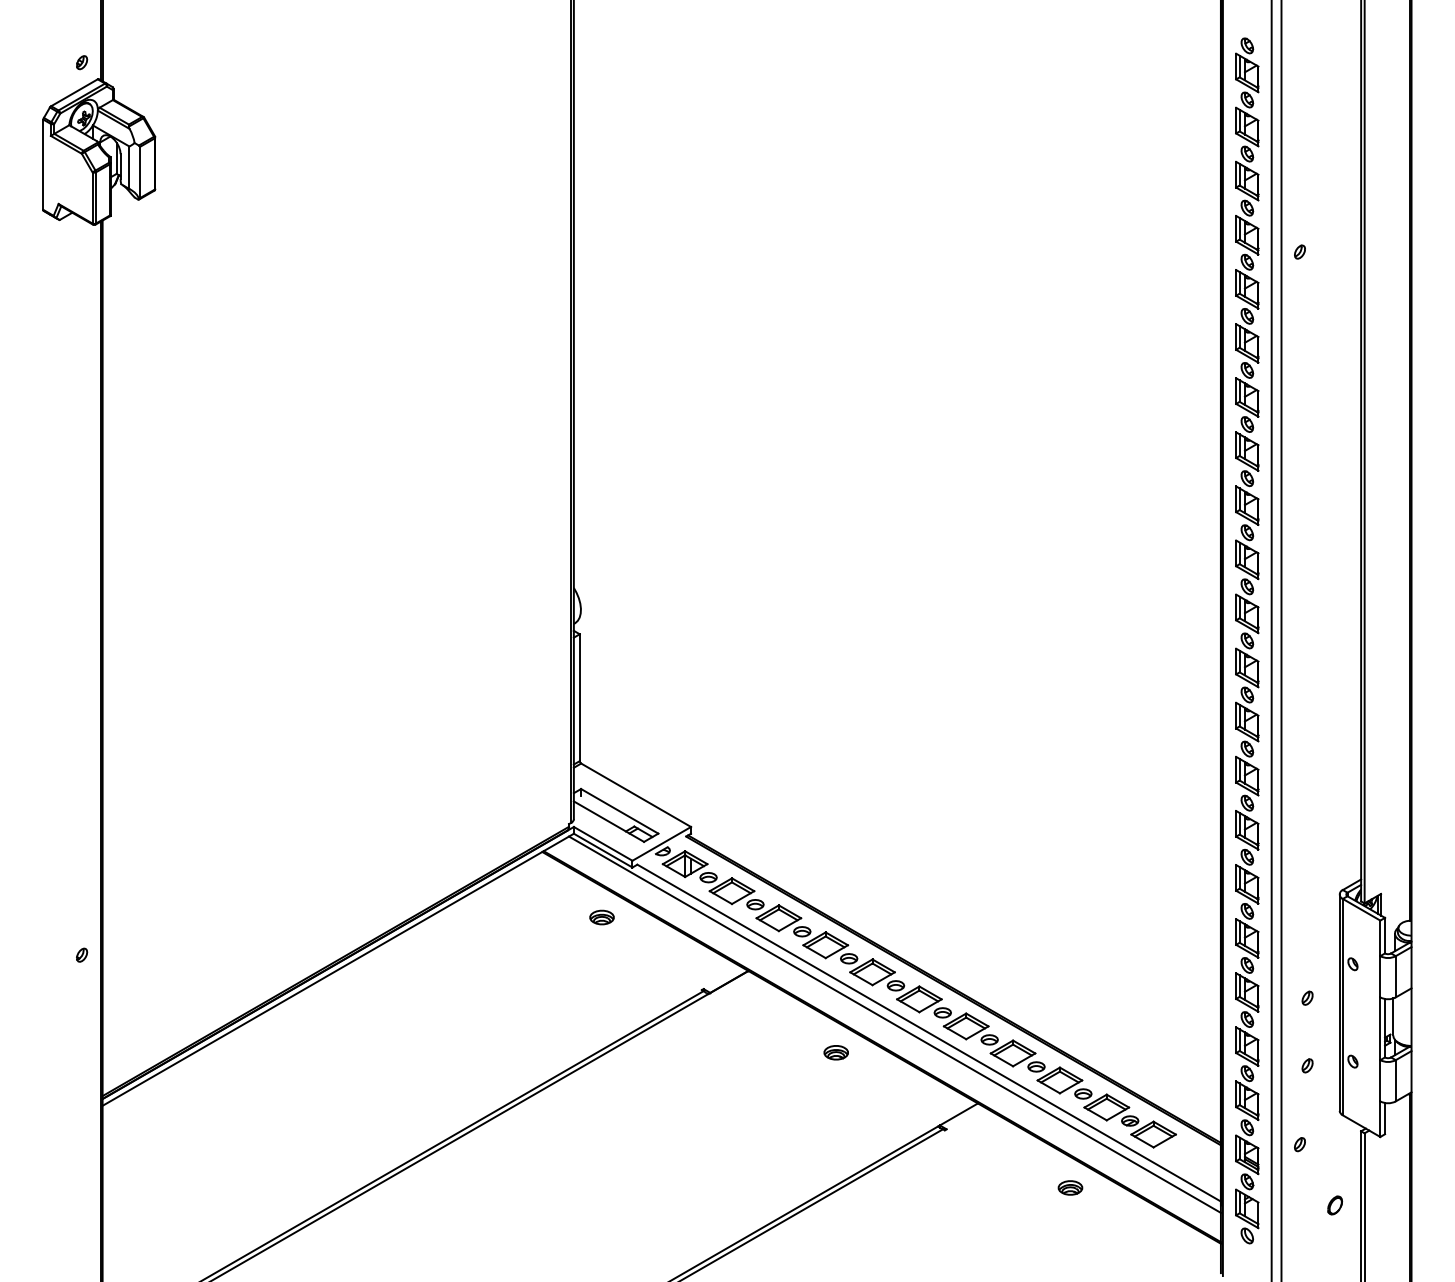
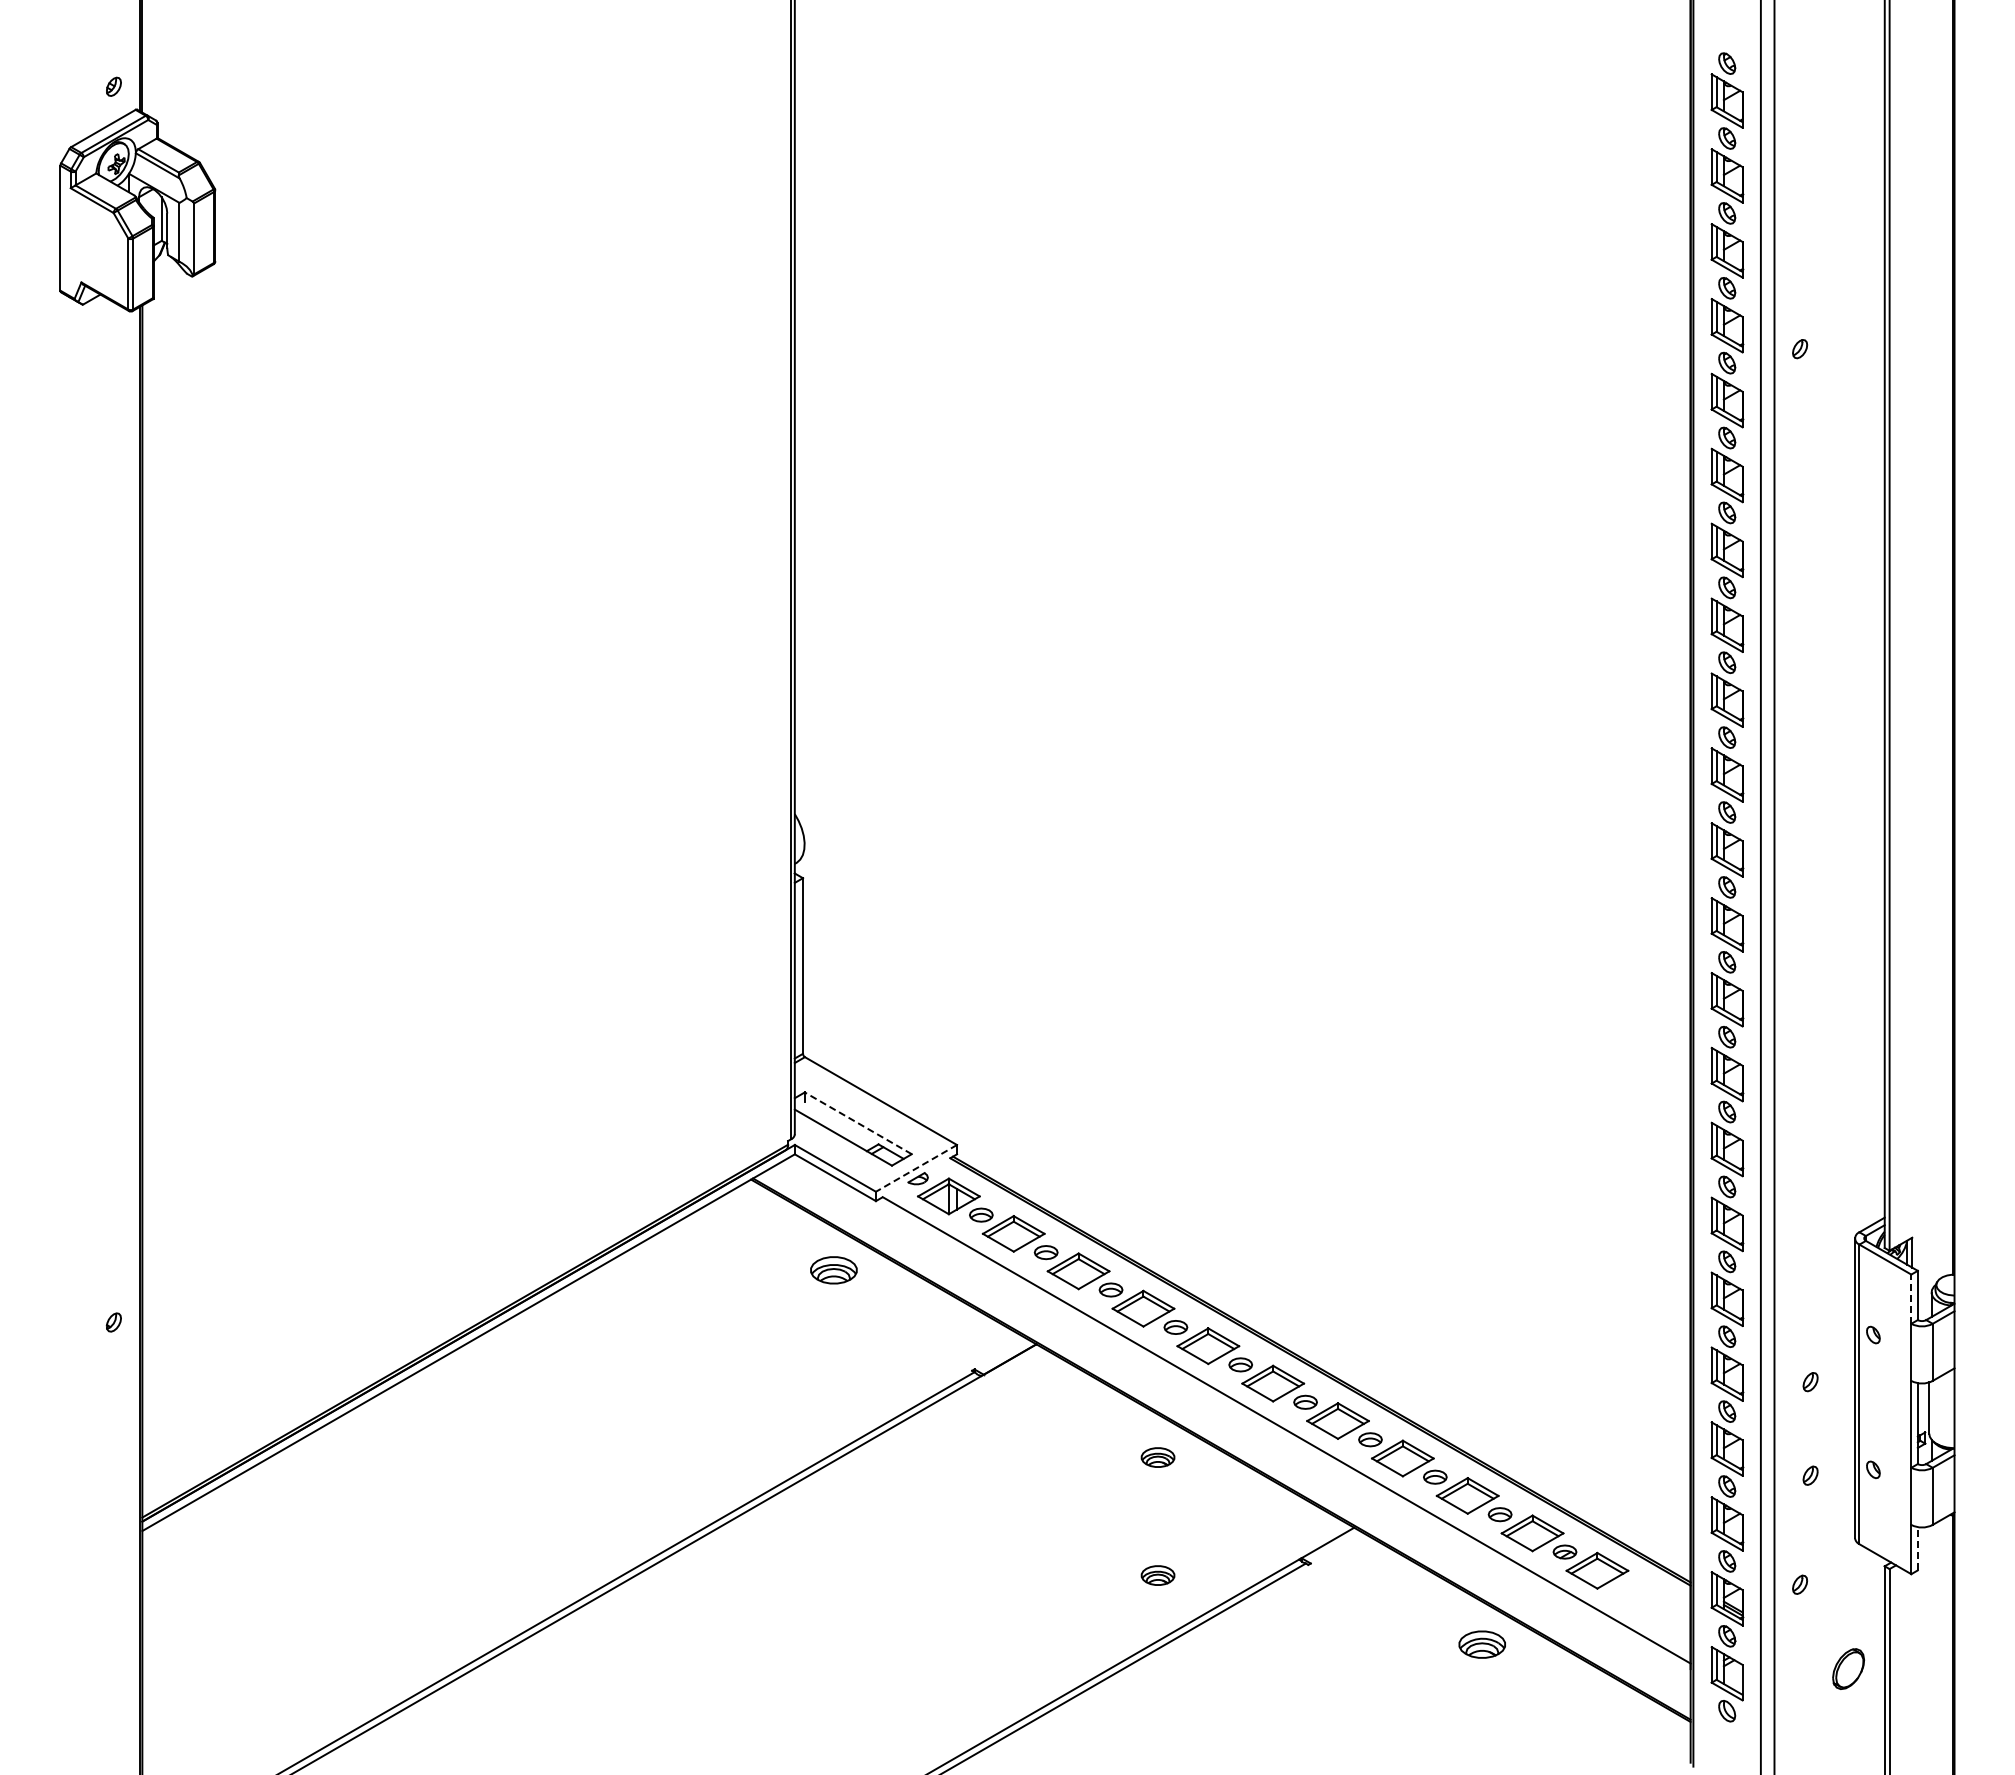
line: (619, 811) -> (858, 1123), solid -> dashed
line: (661, 843) -> (916, 1168), solid -> dashed
part: (601, 917) -> (833, 1270), size x1.4
line: (1380, 938) -> (1911, 1299), solid -> dashed
line: (895, 1024) -> (1239, 1418), removed
line: (1384, 1118) -> (1917, 1548), solid -> dashed
part: (835, 1137) -> (1157, 1575), added
part: (1070, 1187) -> (1482, 1644), size x1.4
part: (1334, 1205) -> (1848, 1668), size x1.6

